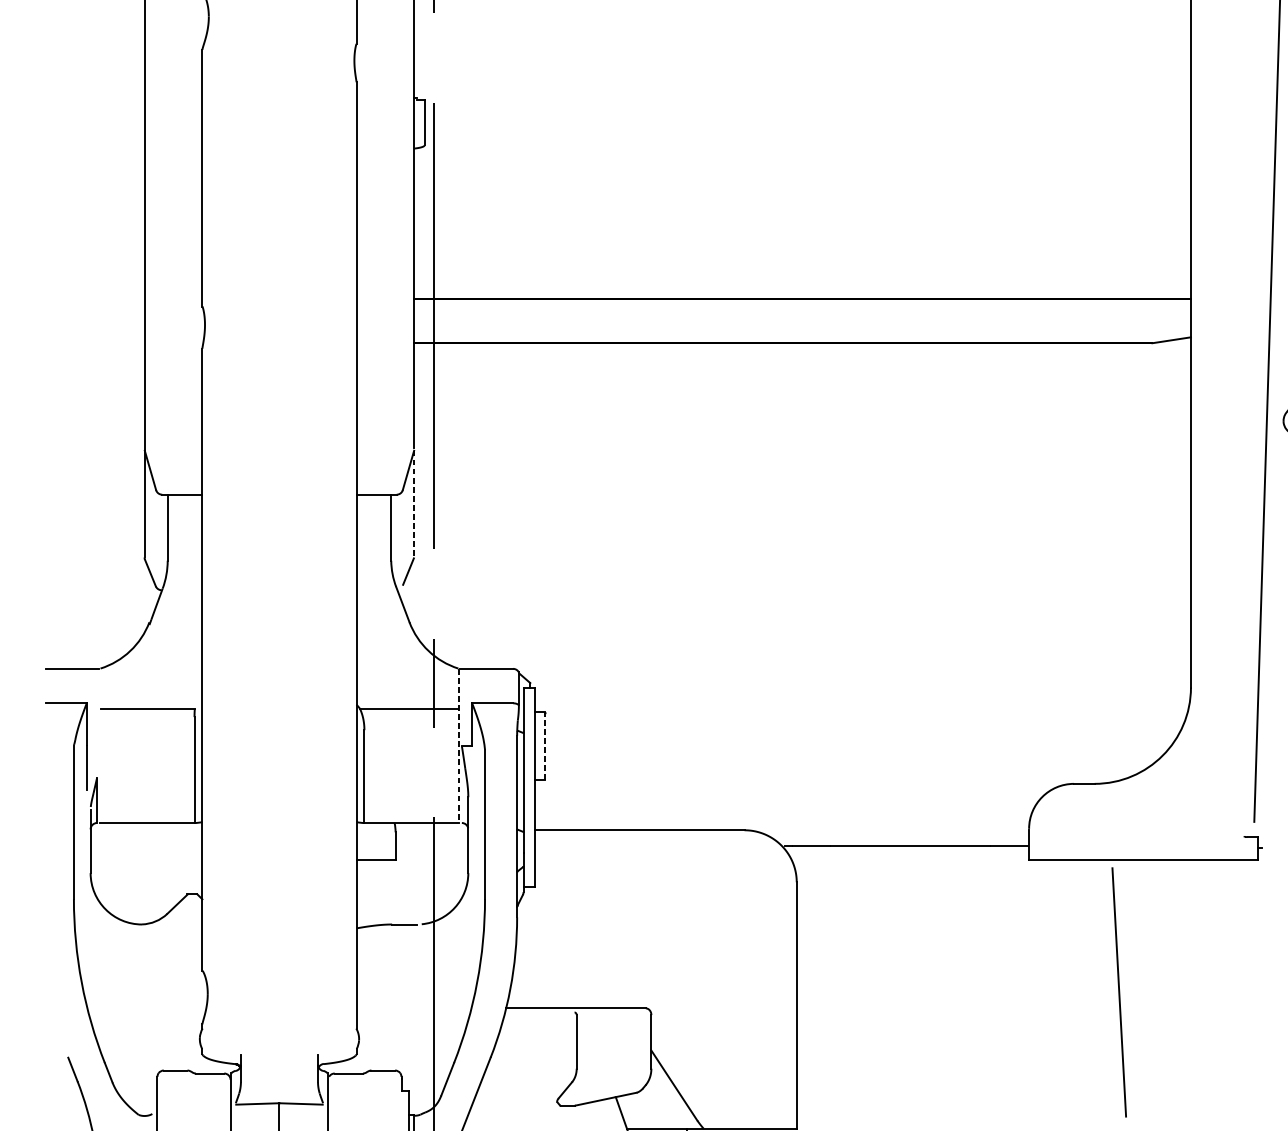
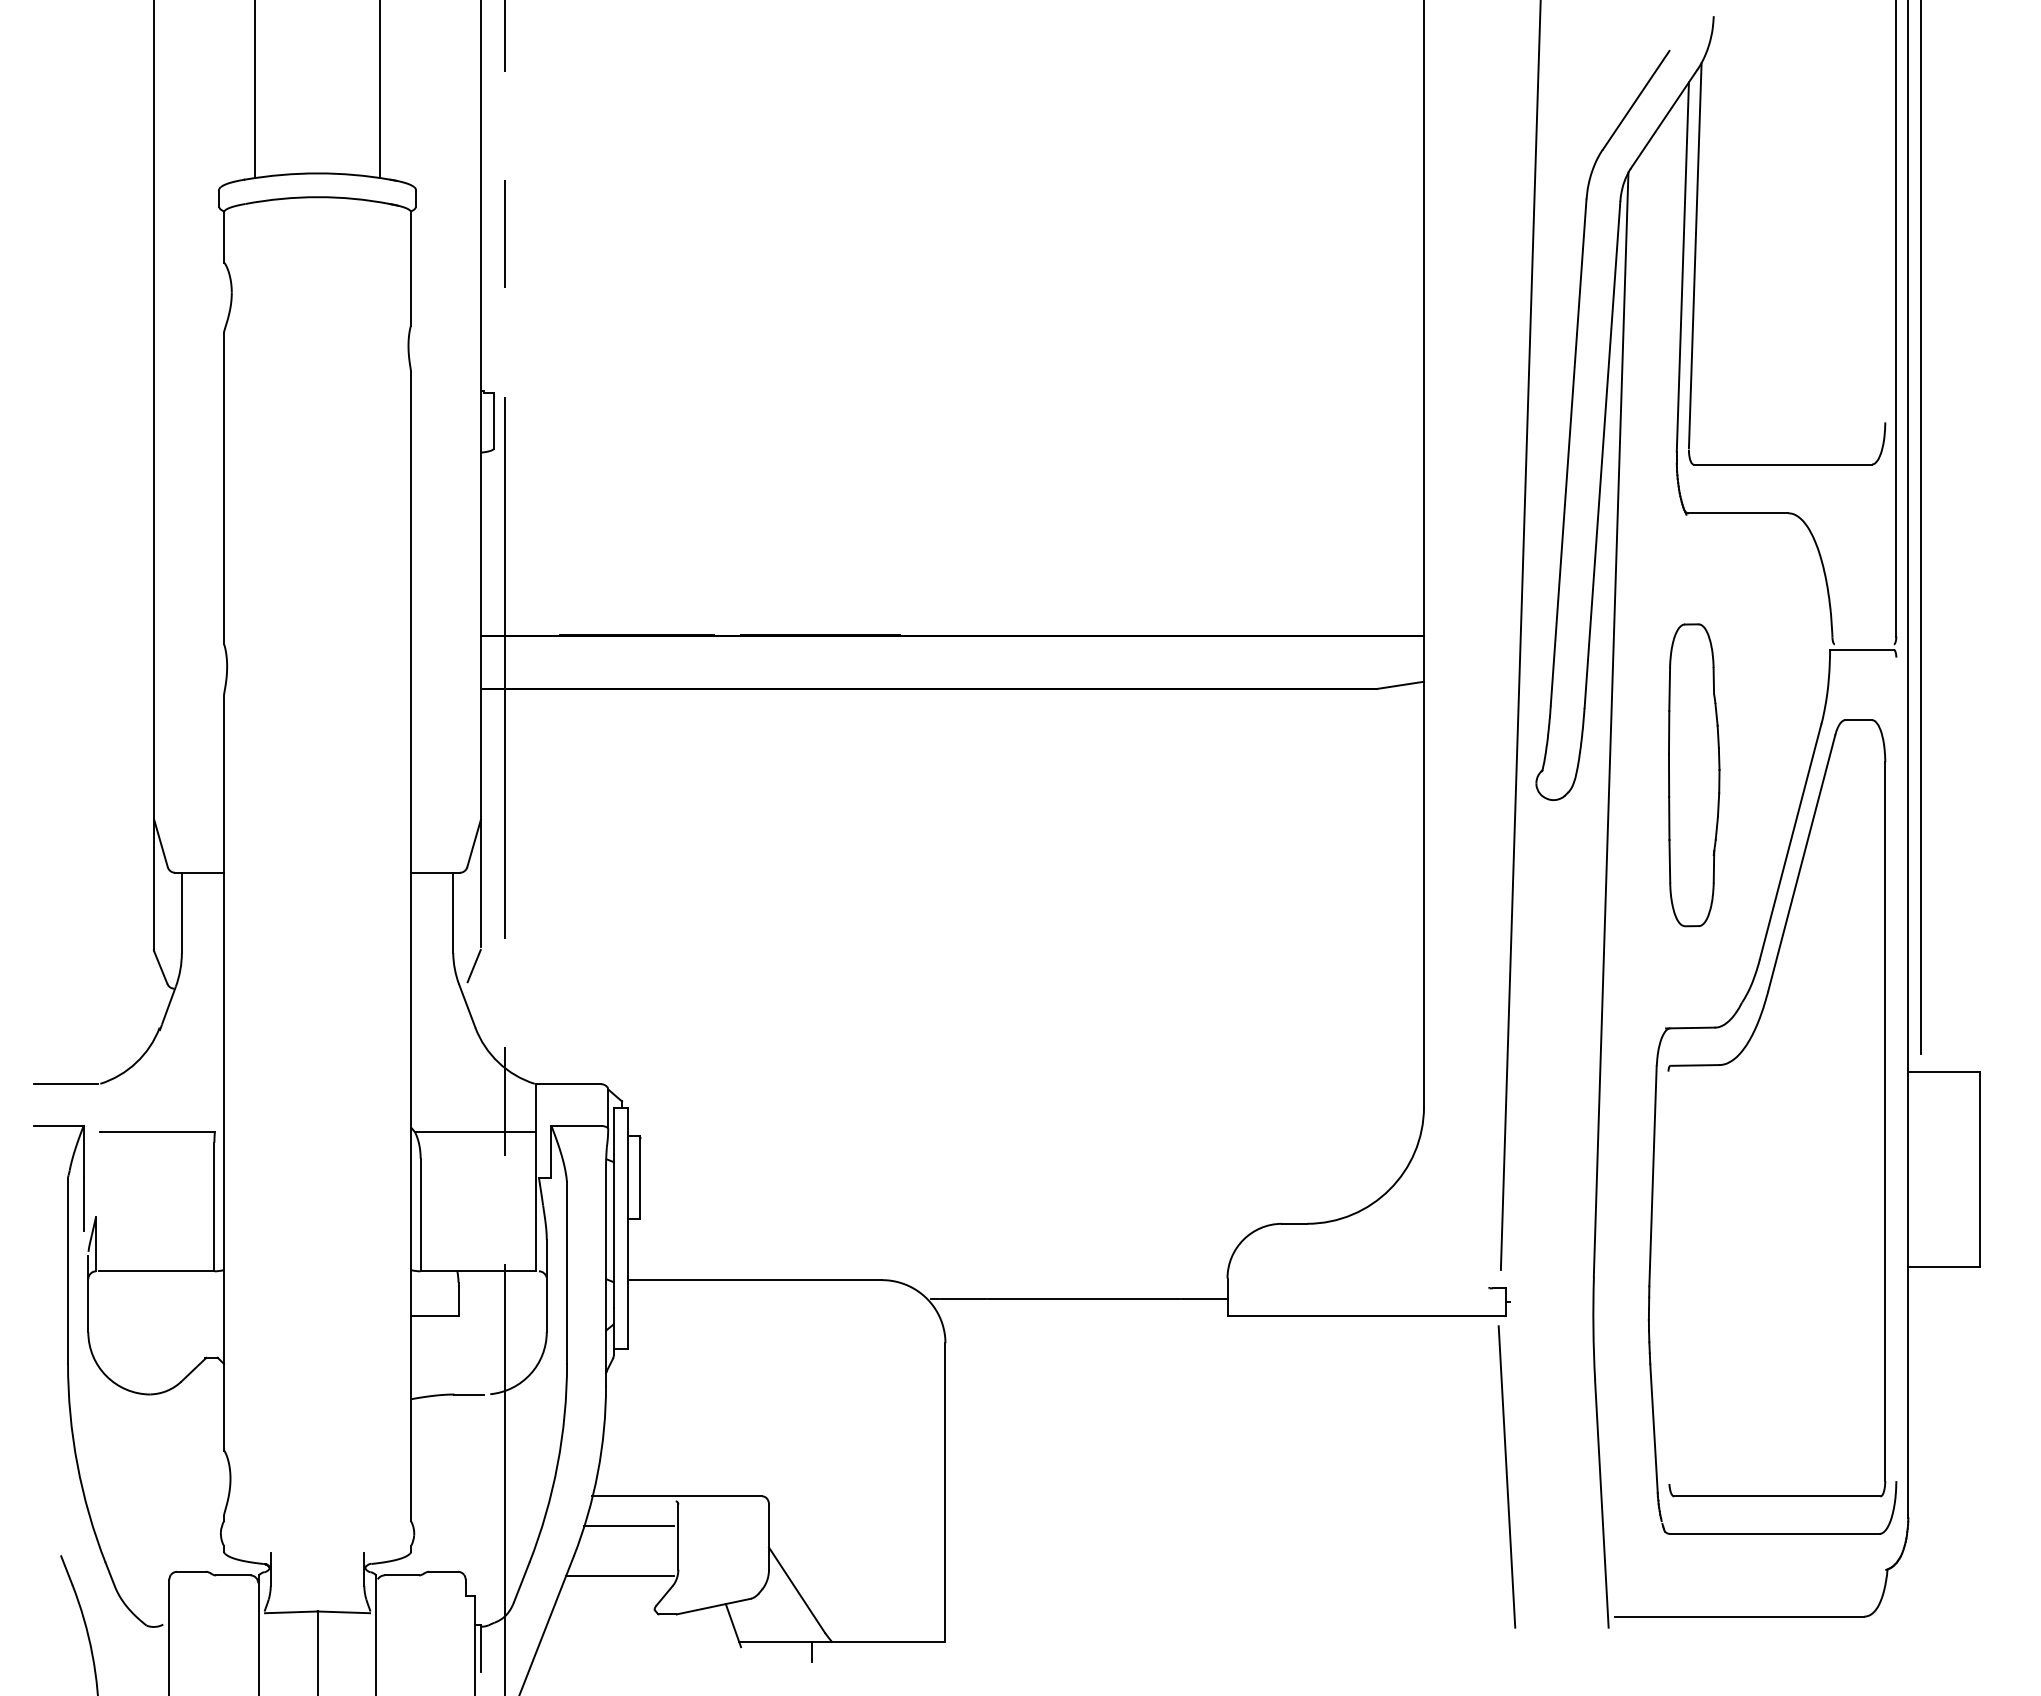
line: (414, 502) -> (481, 882), dashed -> solid
line: (459, 745) -> (535, 1177), dashed -> solid
line: (545, 745) -> (640, 1177), dashed -> solid
line: (1118, 992) -> (1506, 1476), moved
line: (536, 1033) -> (629, 1526), added
line: (529, 1074) -> (620, 1576), added

